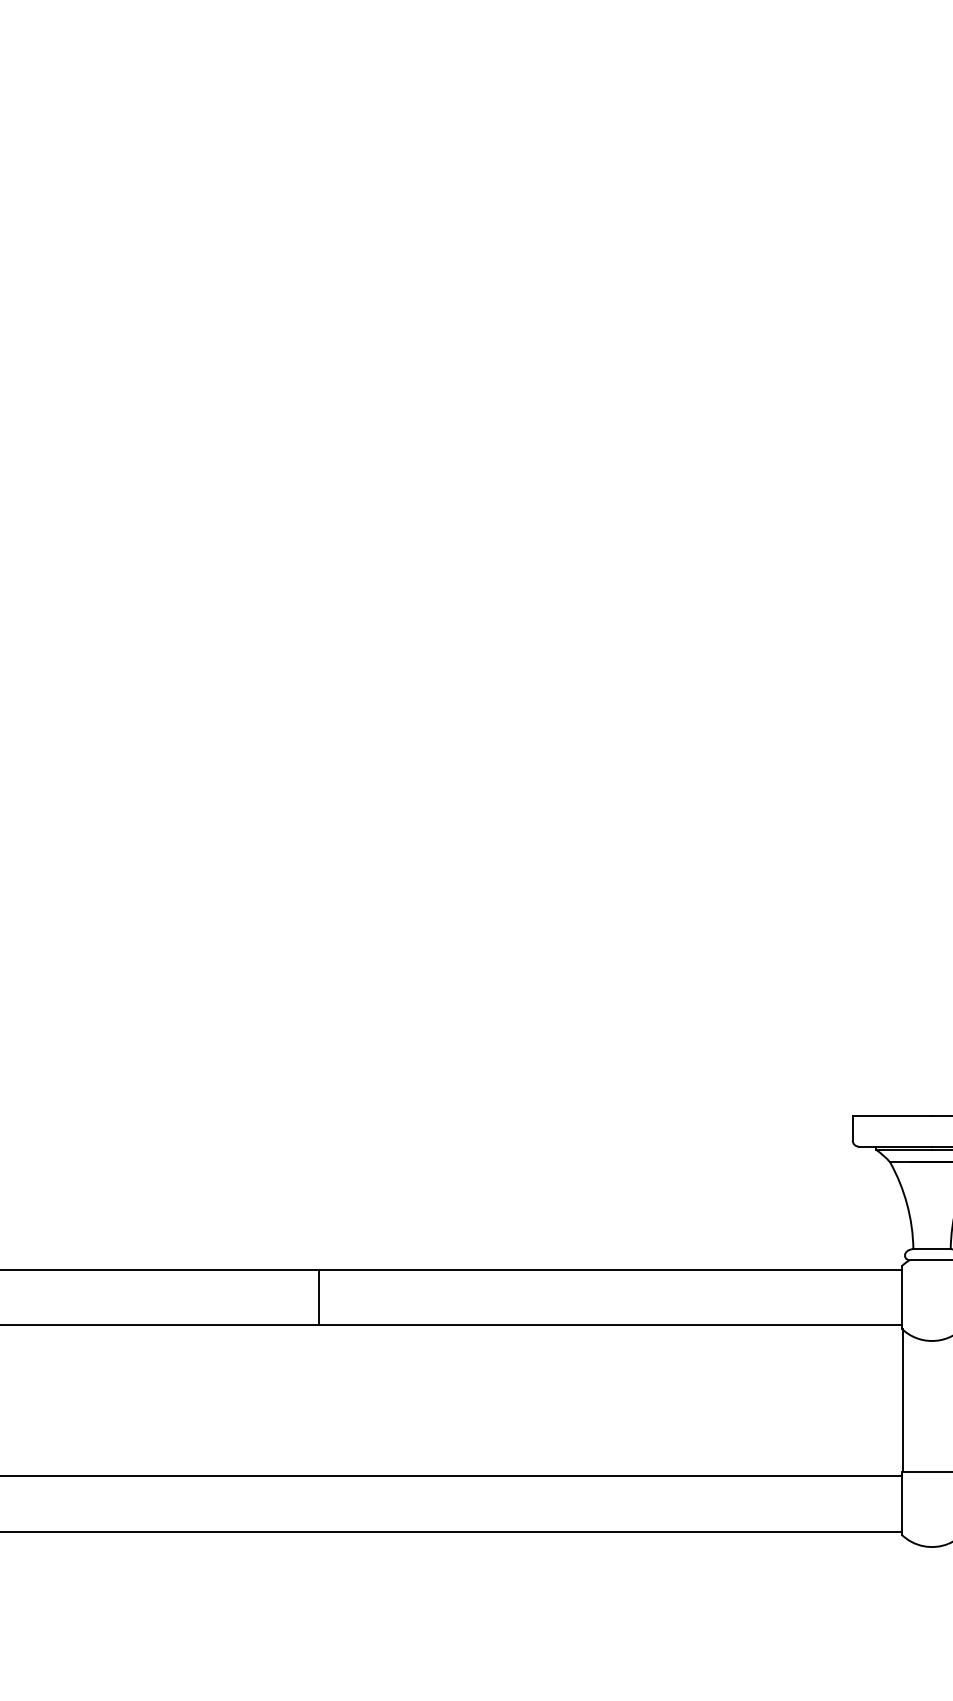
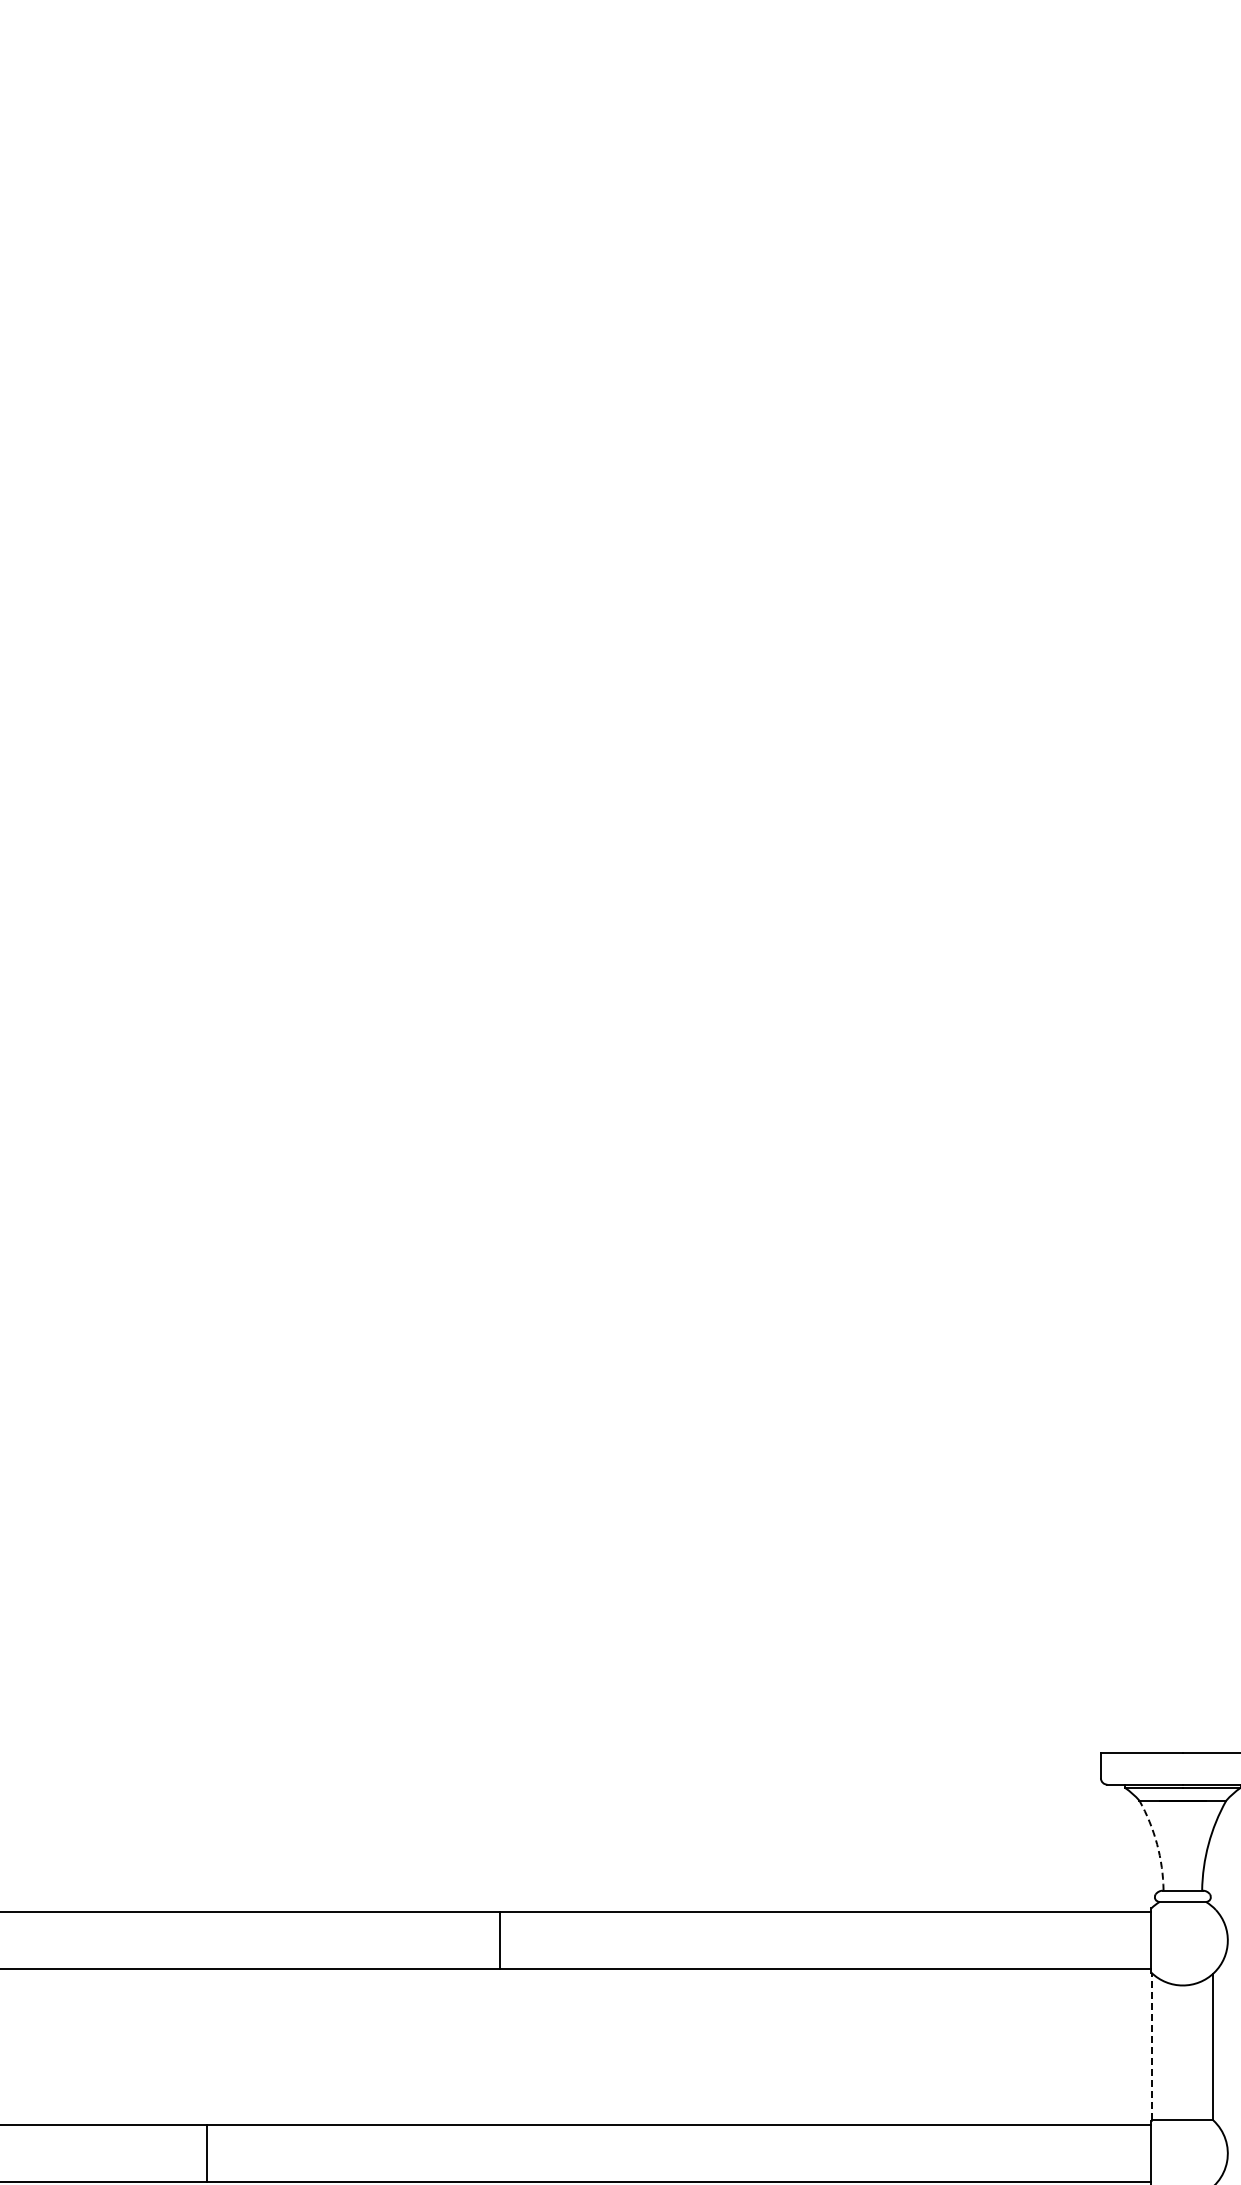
arc: (907, 1204) -> (1157, 1844), solid -> dashed
line: (319, 1297) -> (499, 1940), moved
line: (902, 1400) -> (1152, 2046), solid -> dashed

